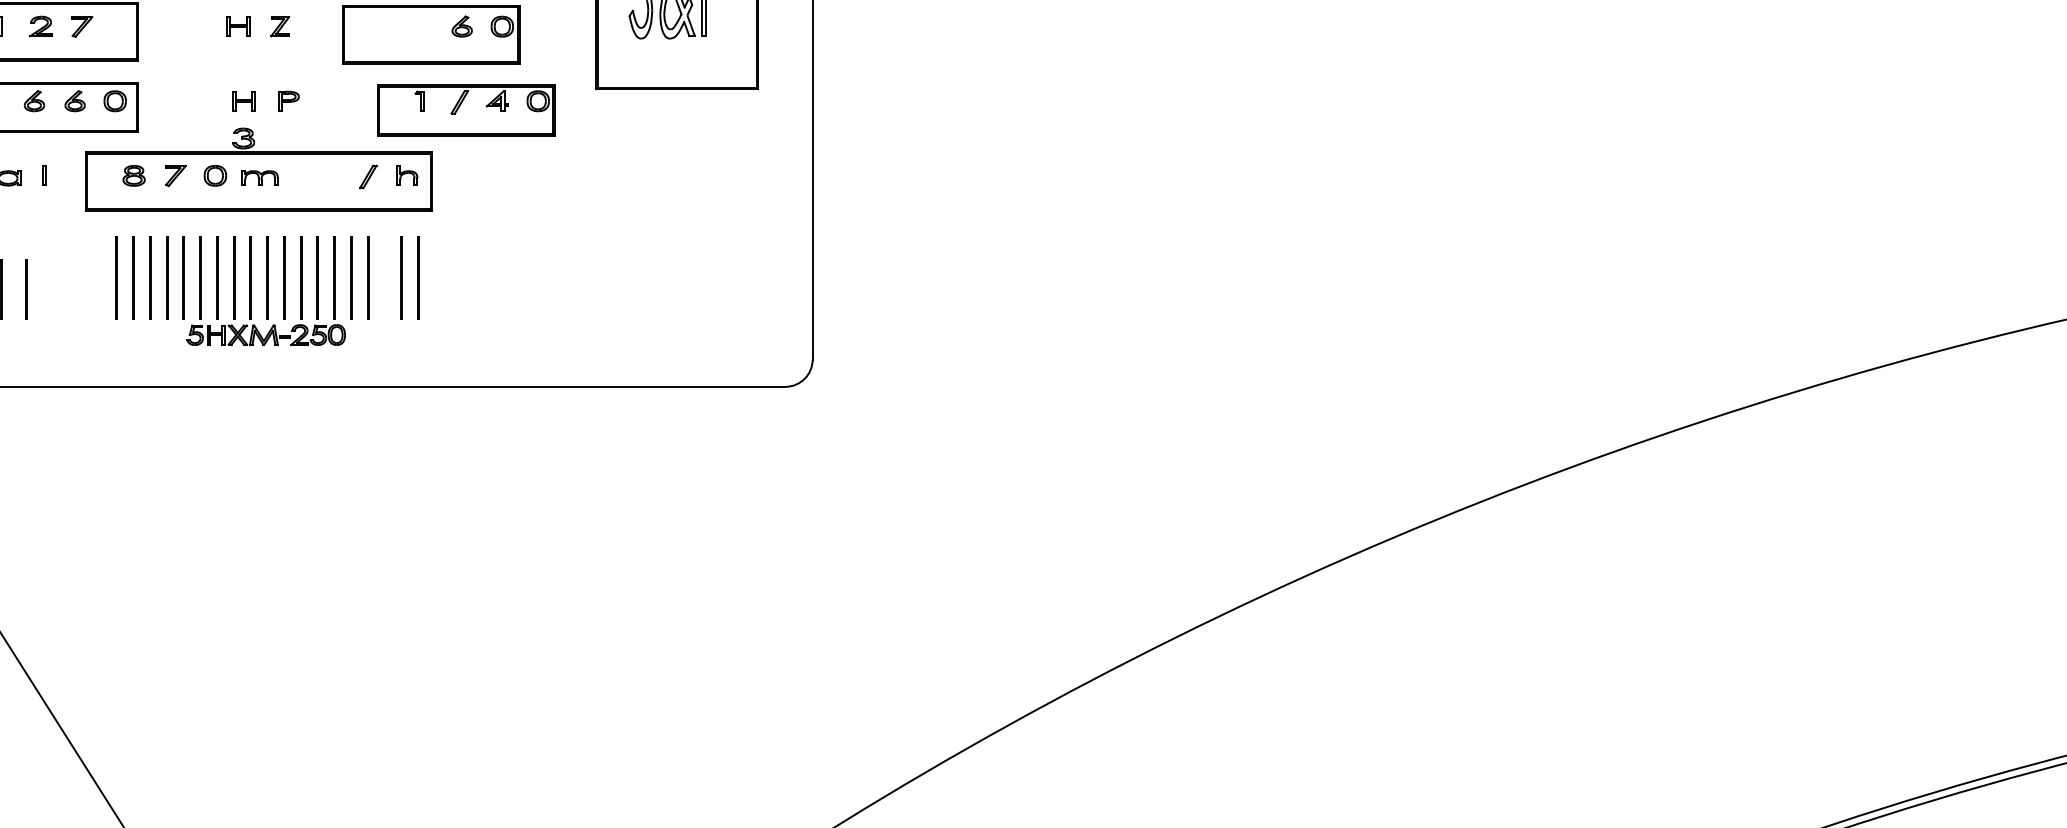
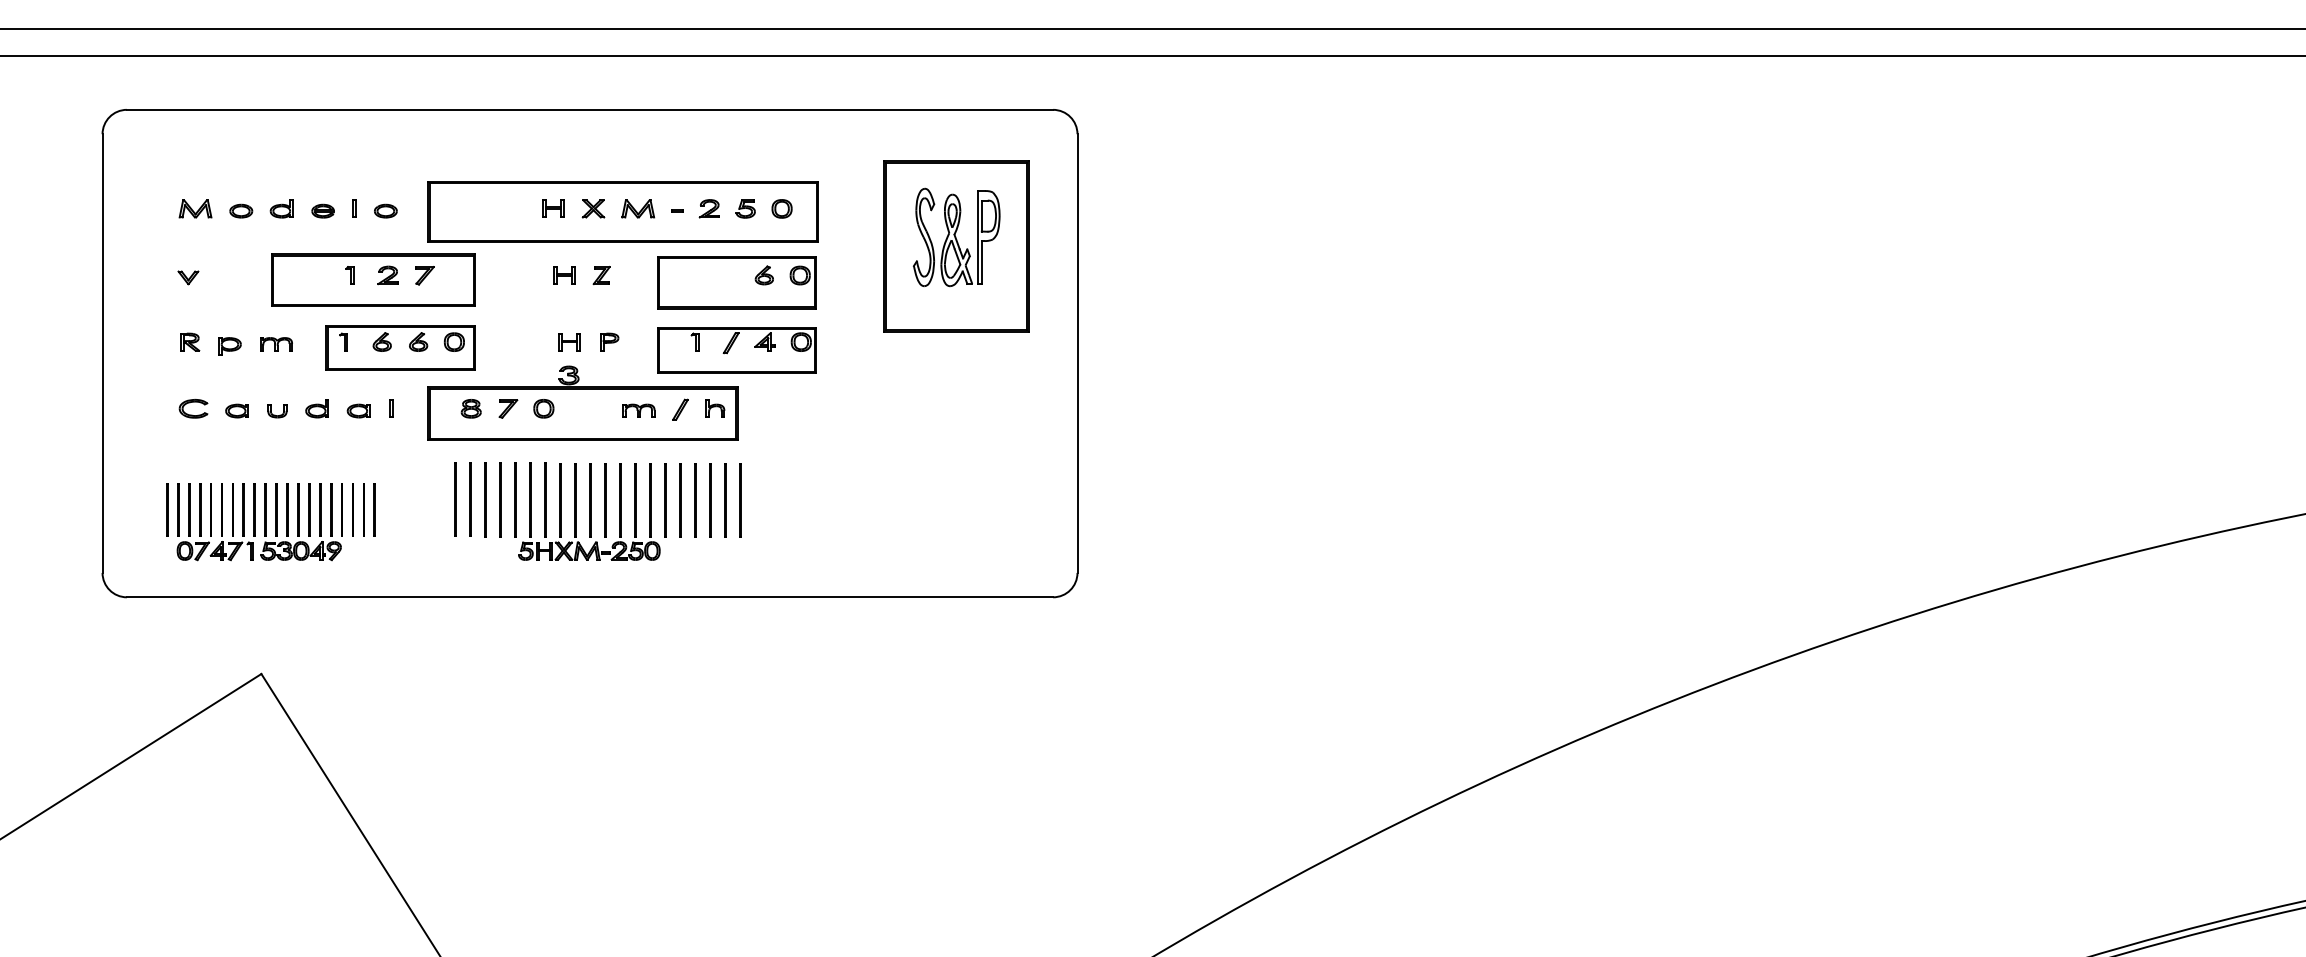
part: (465, 110) -> (736, 350), moved
part: (259, 177) -> (638, 410), moved
line: (385, 278) -> (695, 500), added
line: (435, 278) -> (740, 500), added
line: (13, 288) -> (363, 509), added

